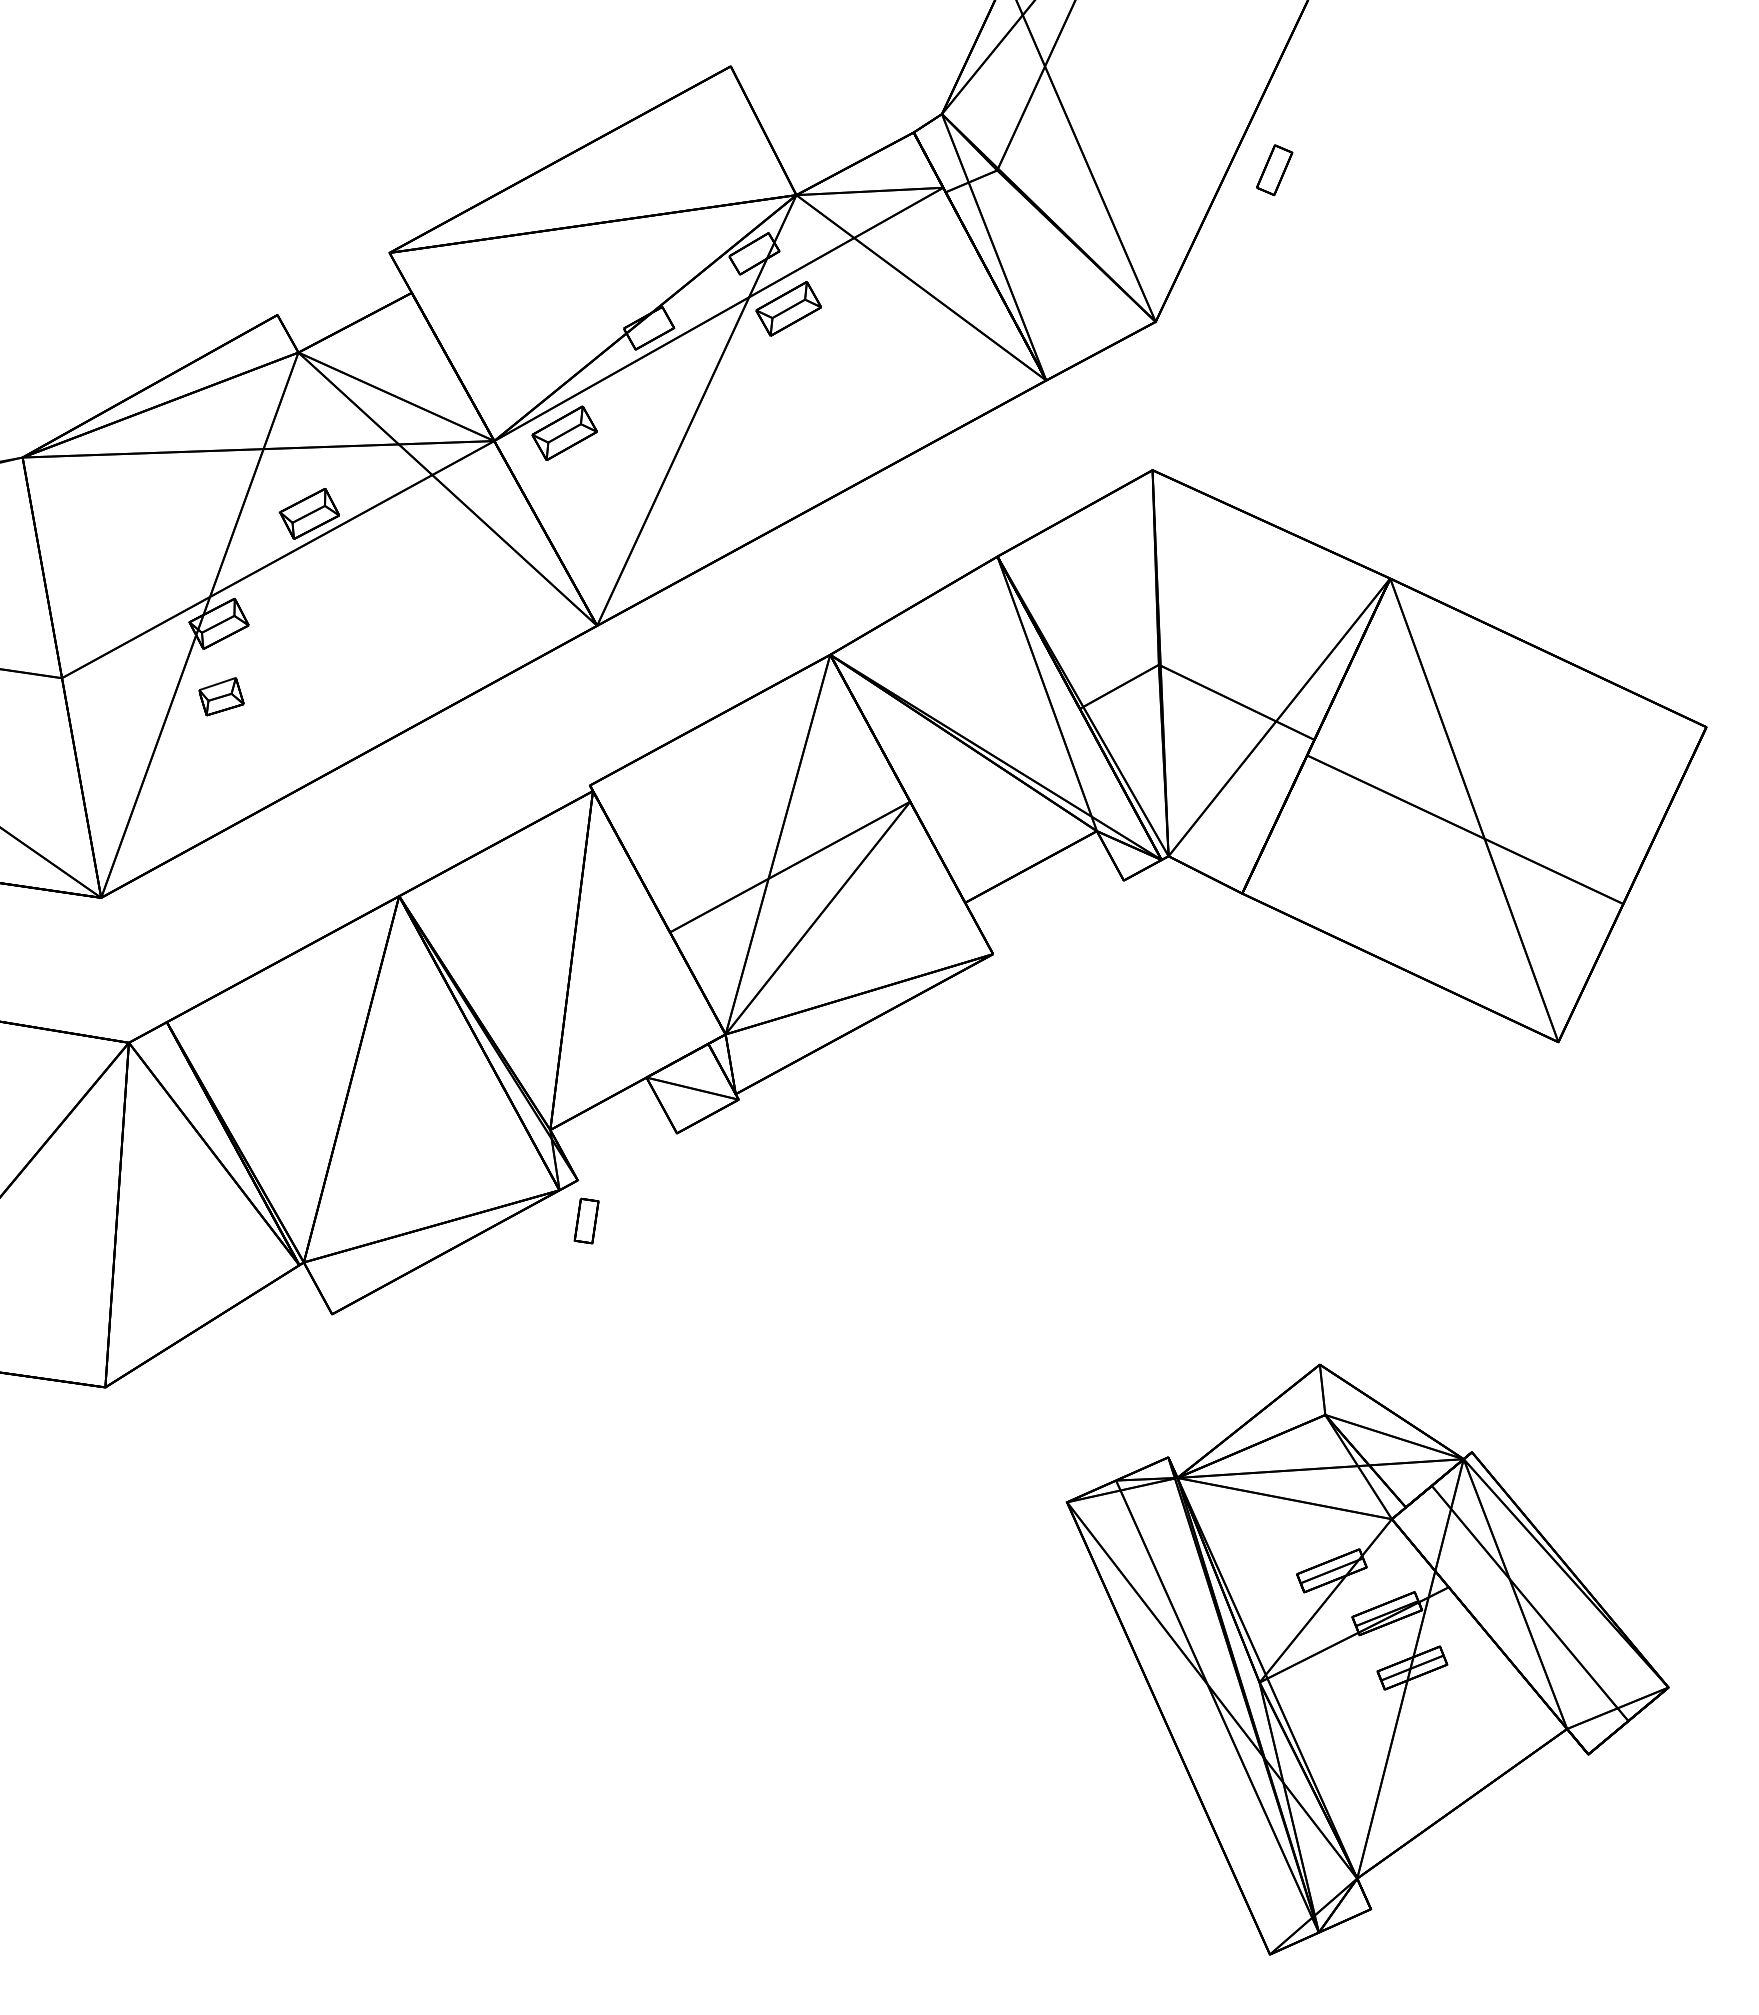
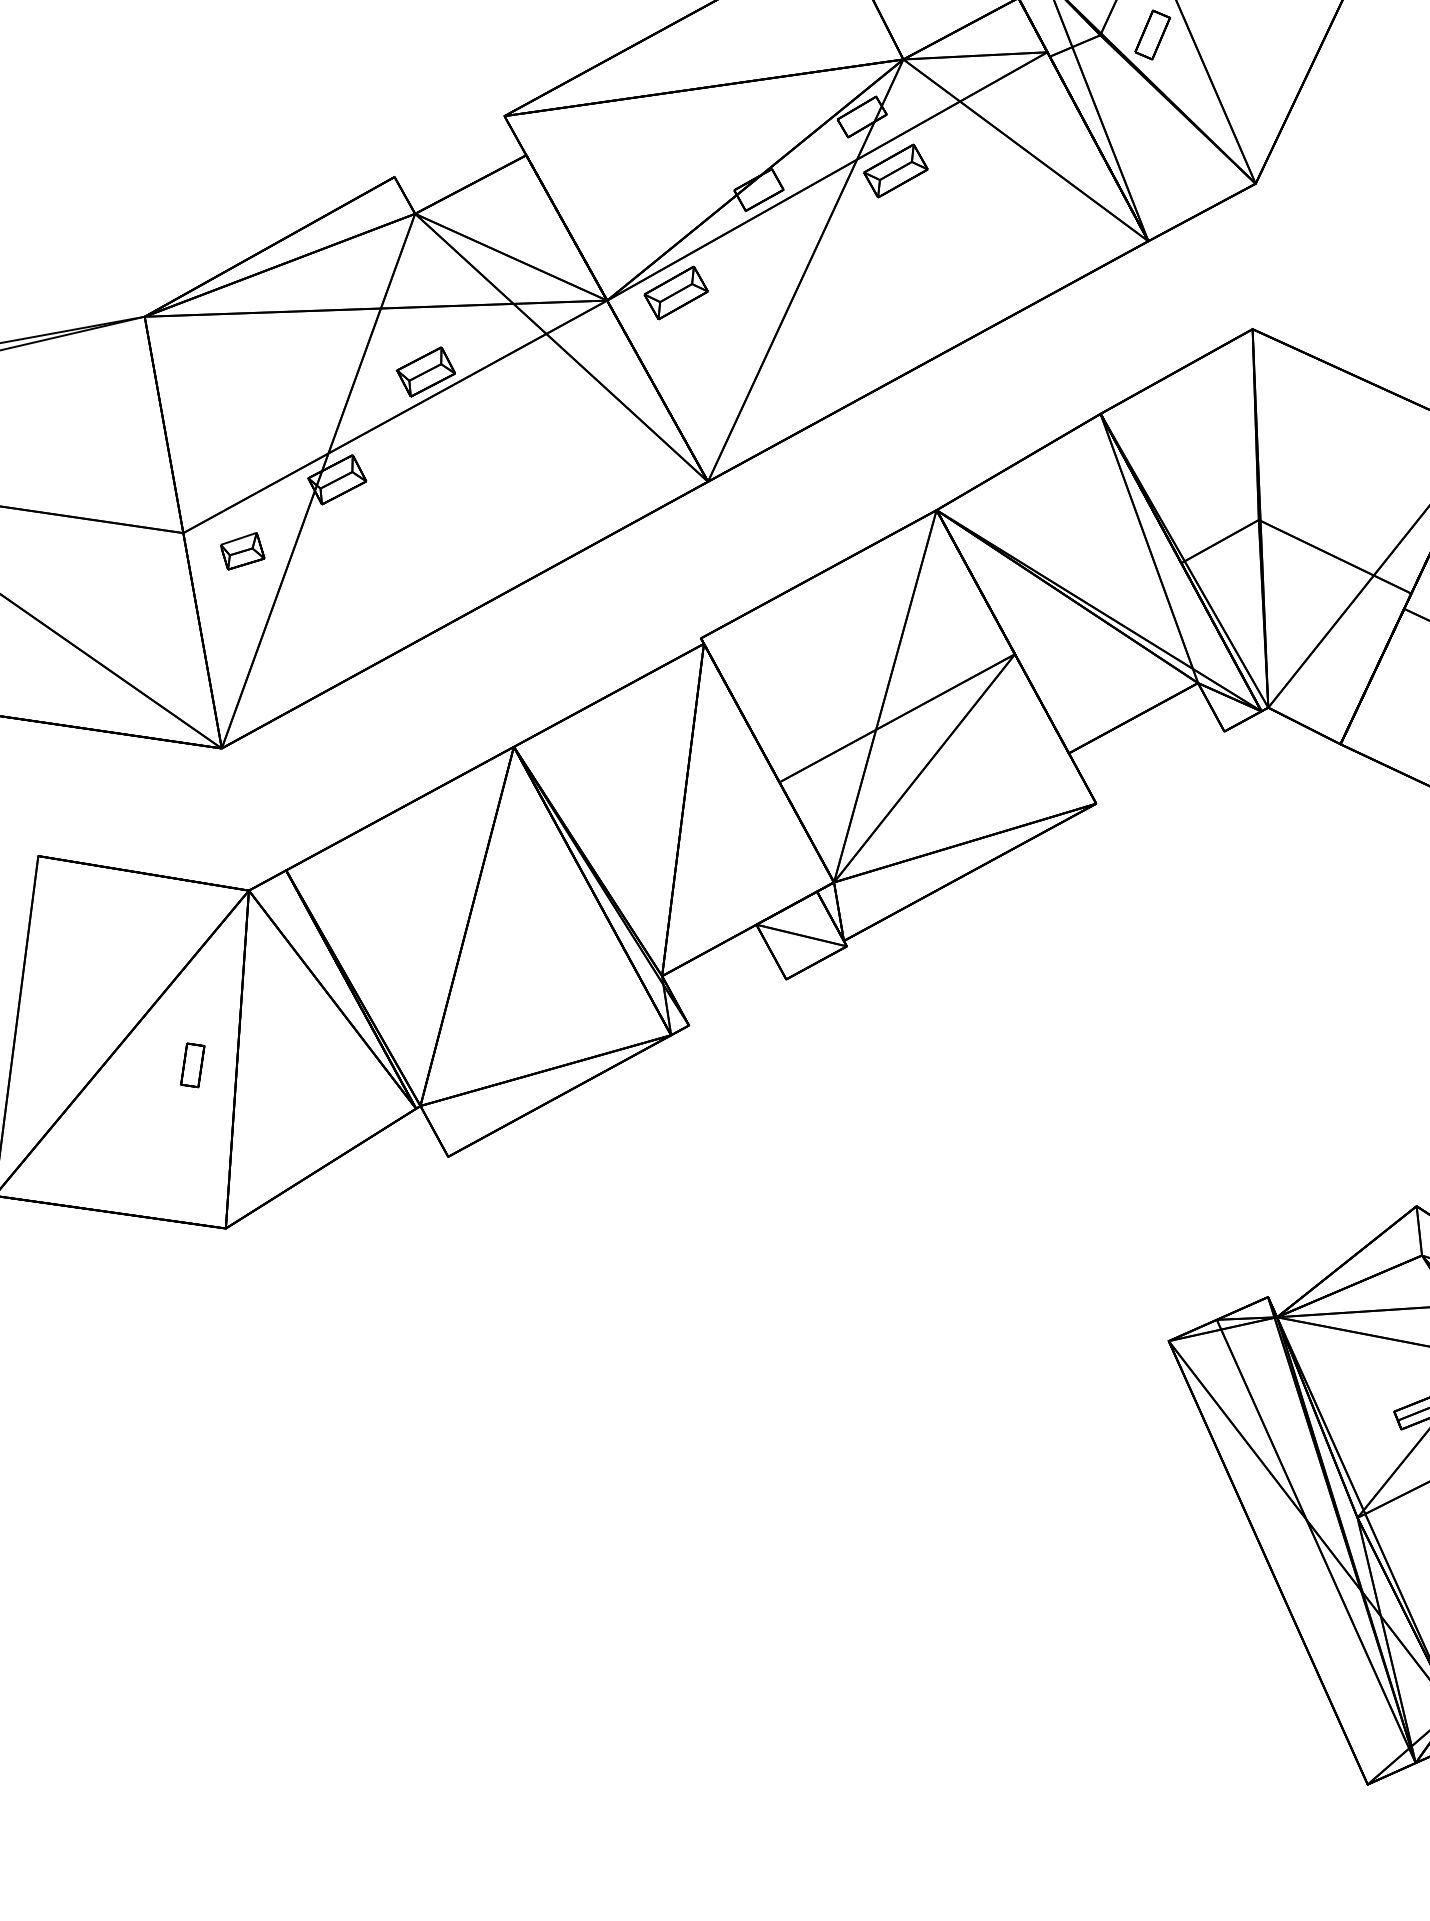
part: (1274, 170) -> (1152, 35), moved
part: (221, 696) -> (242, 551), moved
part: (586, 1220) -> (192, 1064), moved

